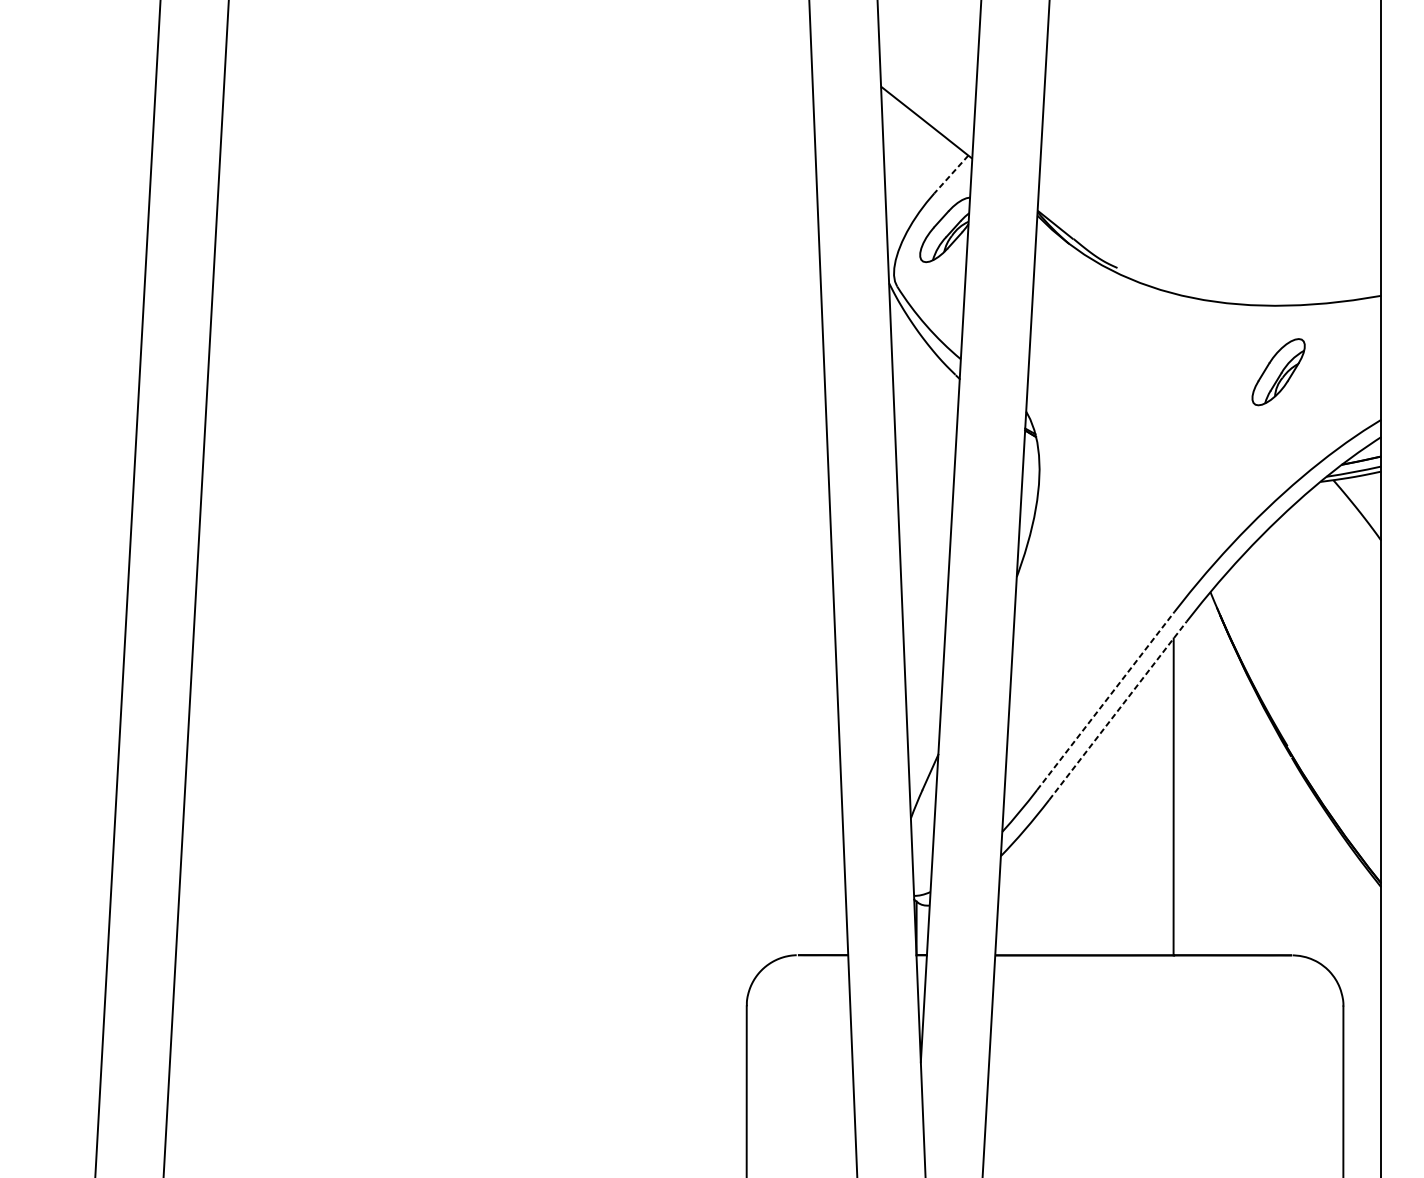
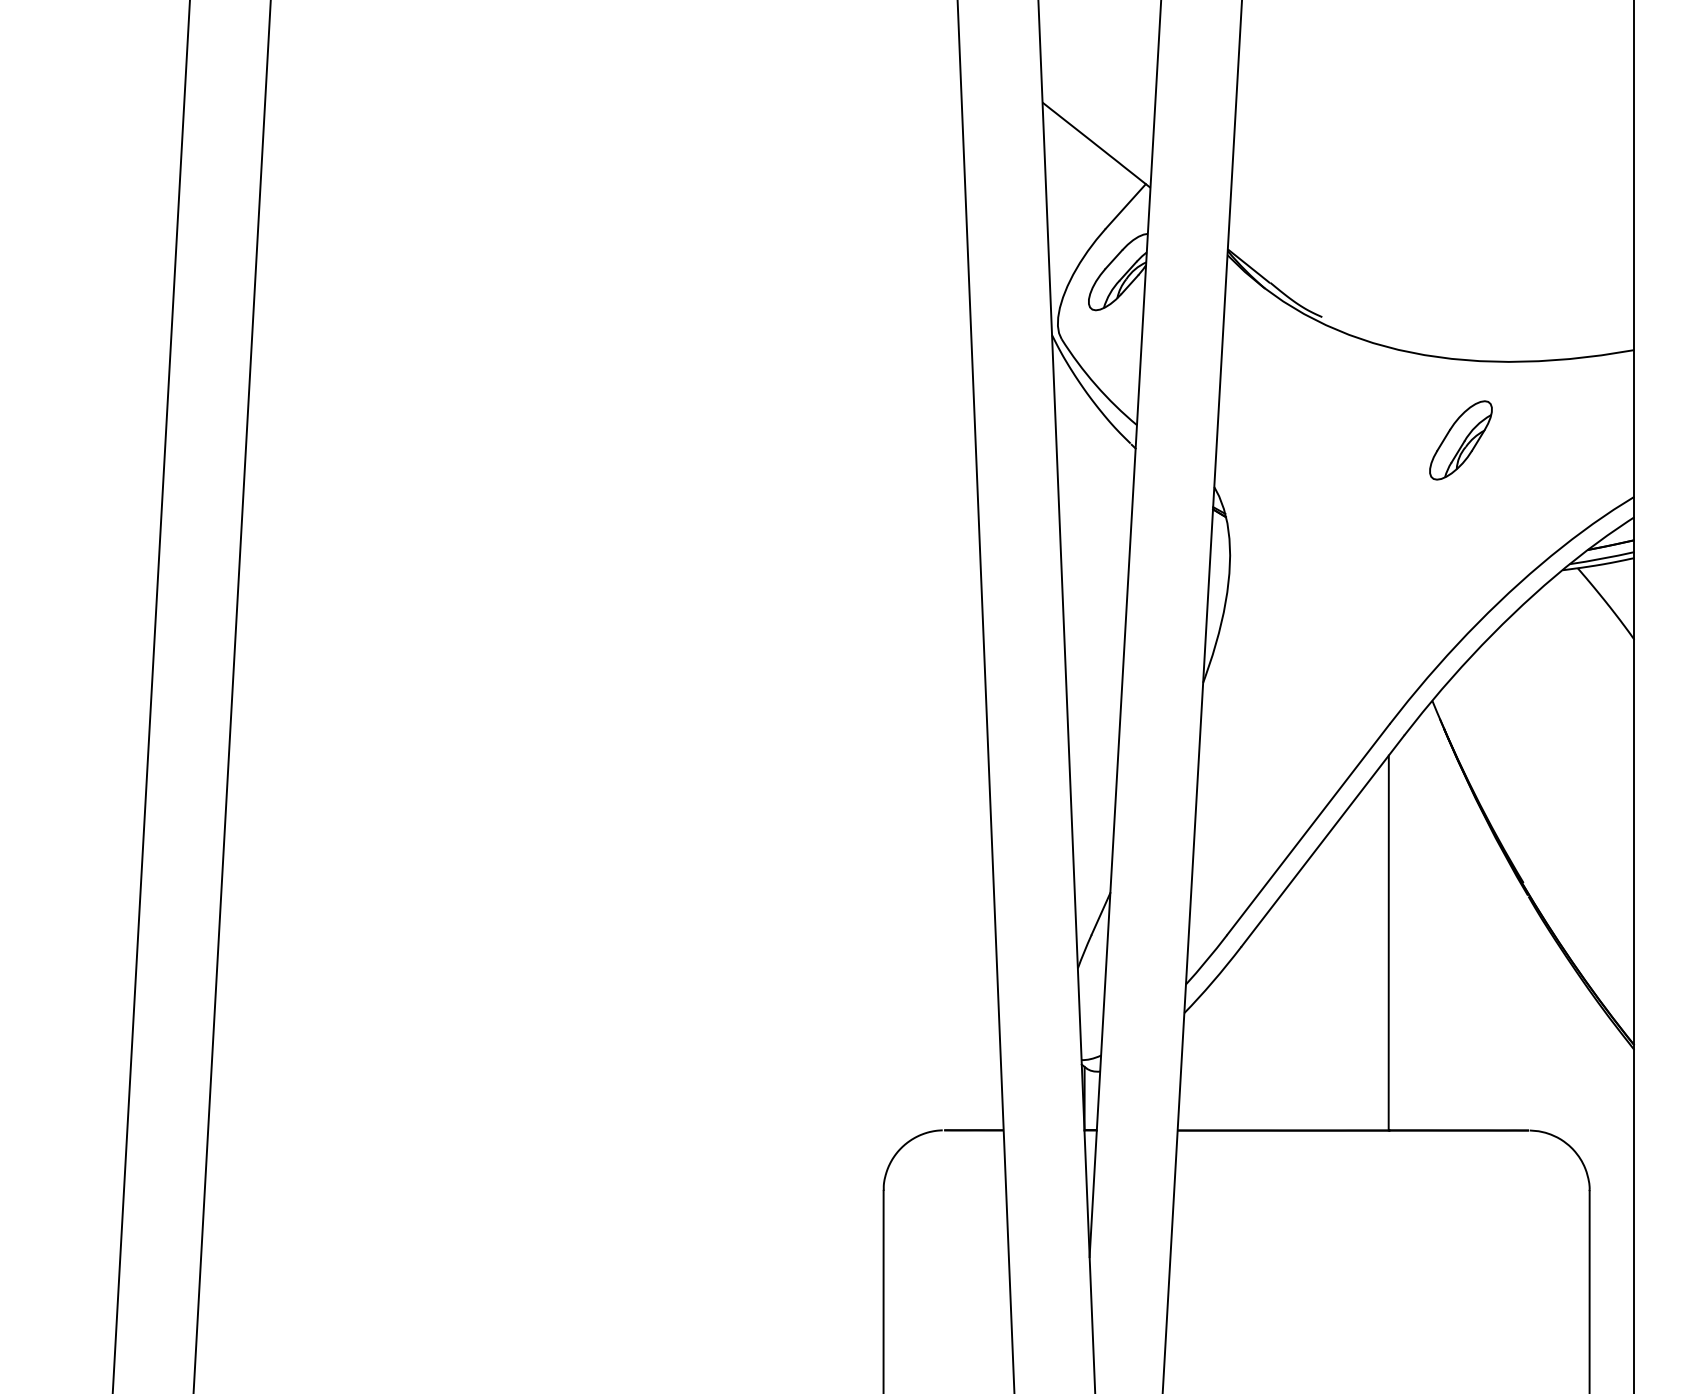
line: (951, 174) -> (1125, 206), dashed -> solid
part: (1278, 372) -> (1460, 440), moved
line: (1105, 700) -> (1308, 829), dashed -> solid
line: (1118, 710) -> (1323, 840), dashed -> solid

